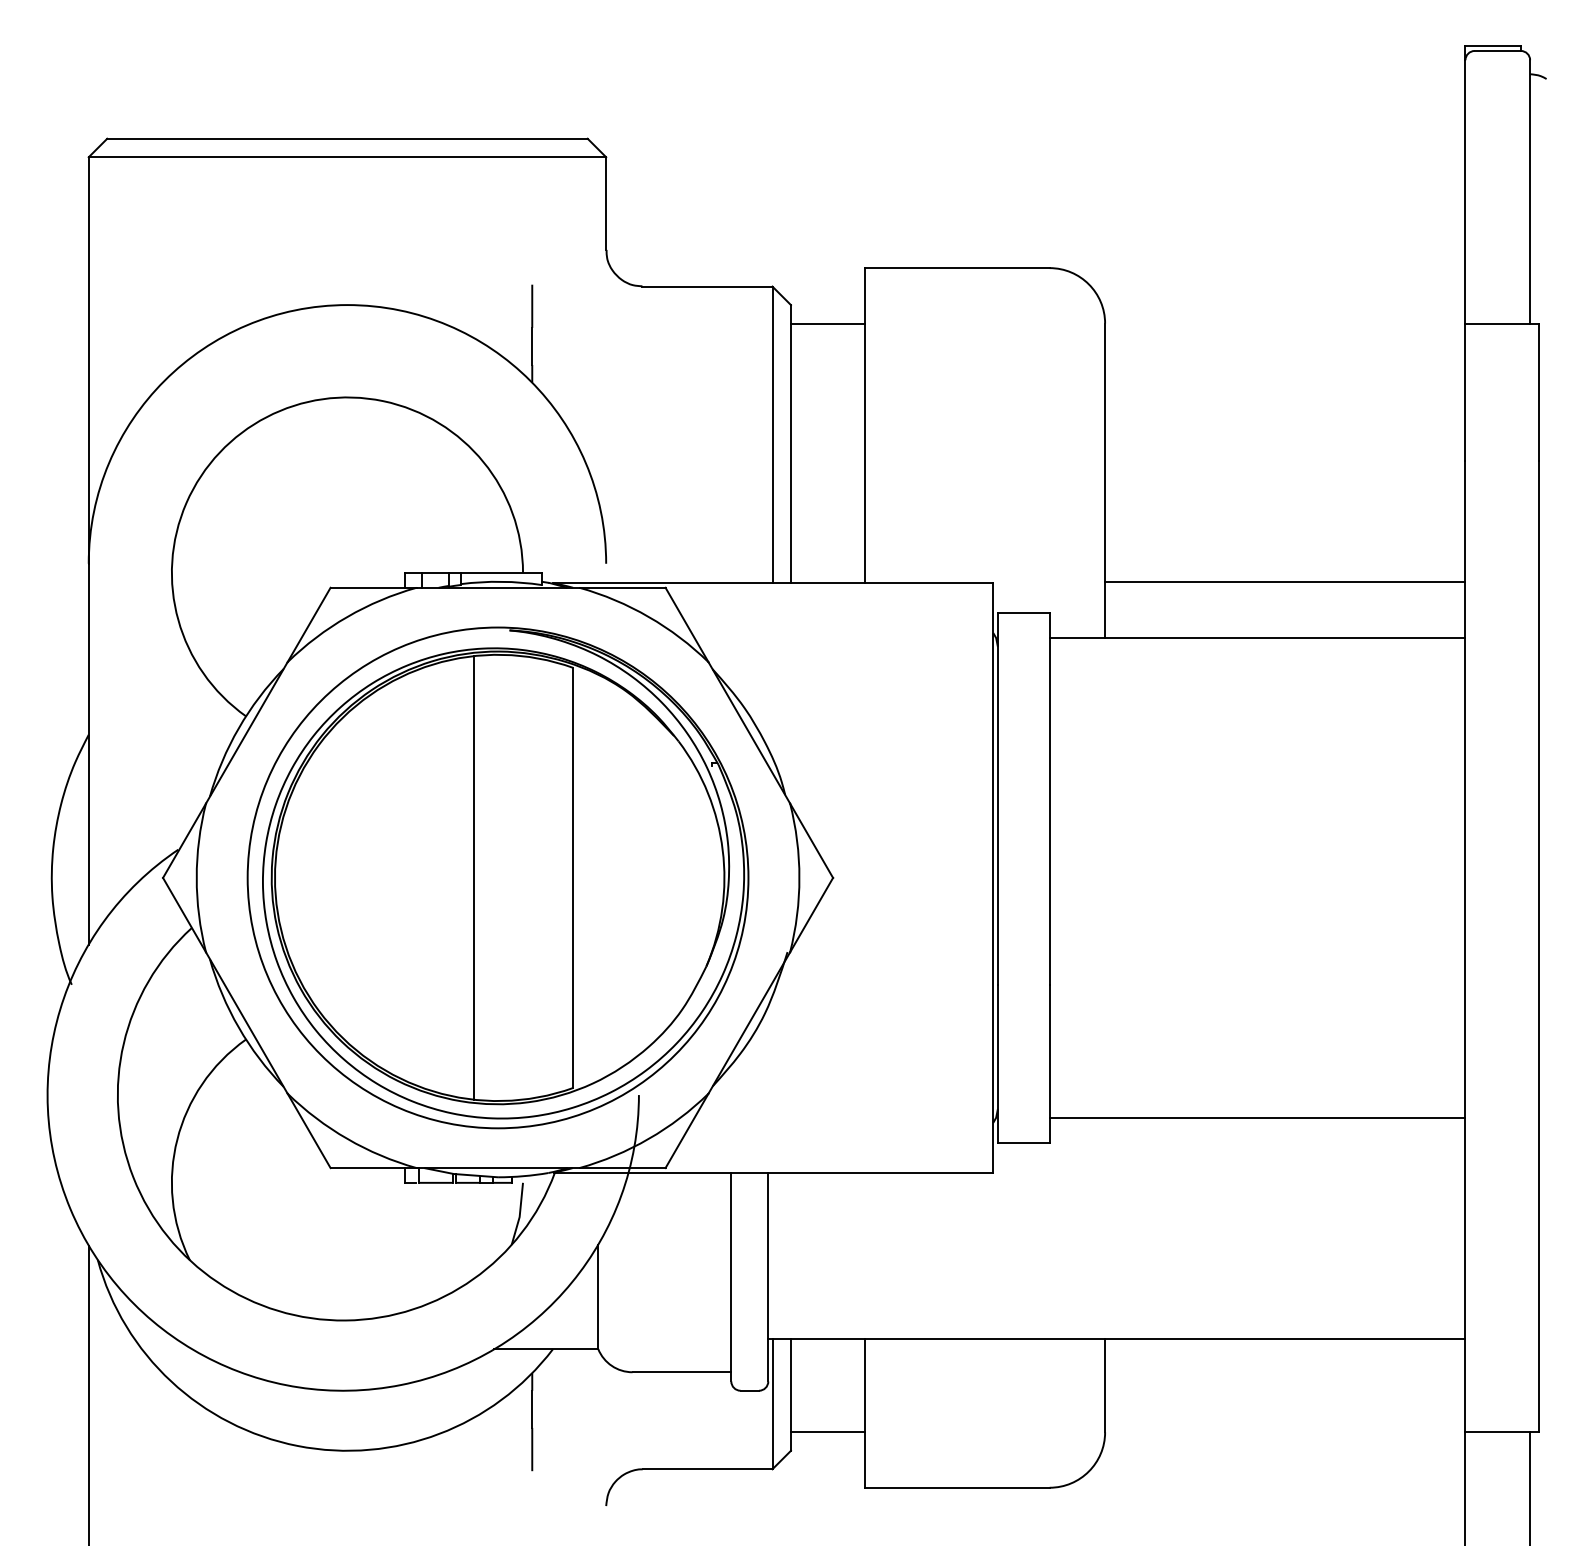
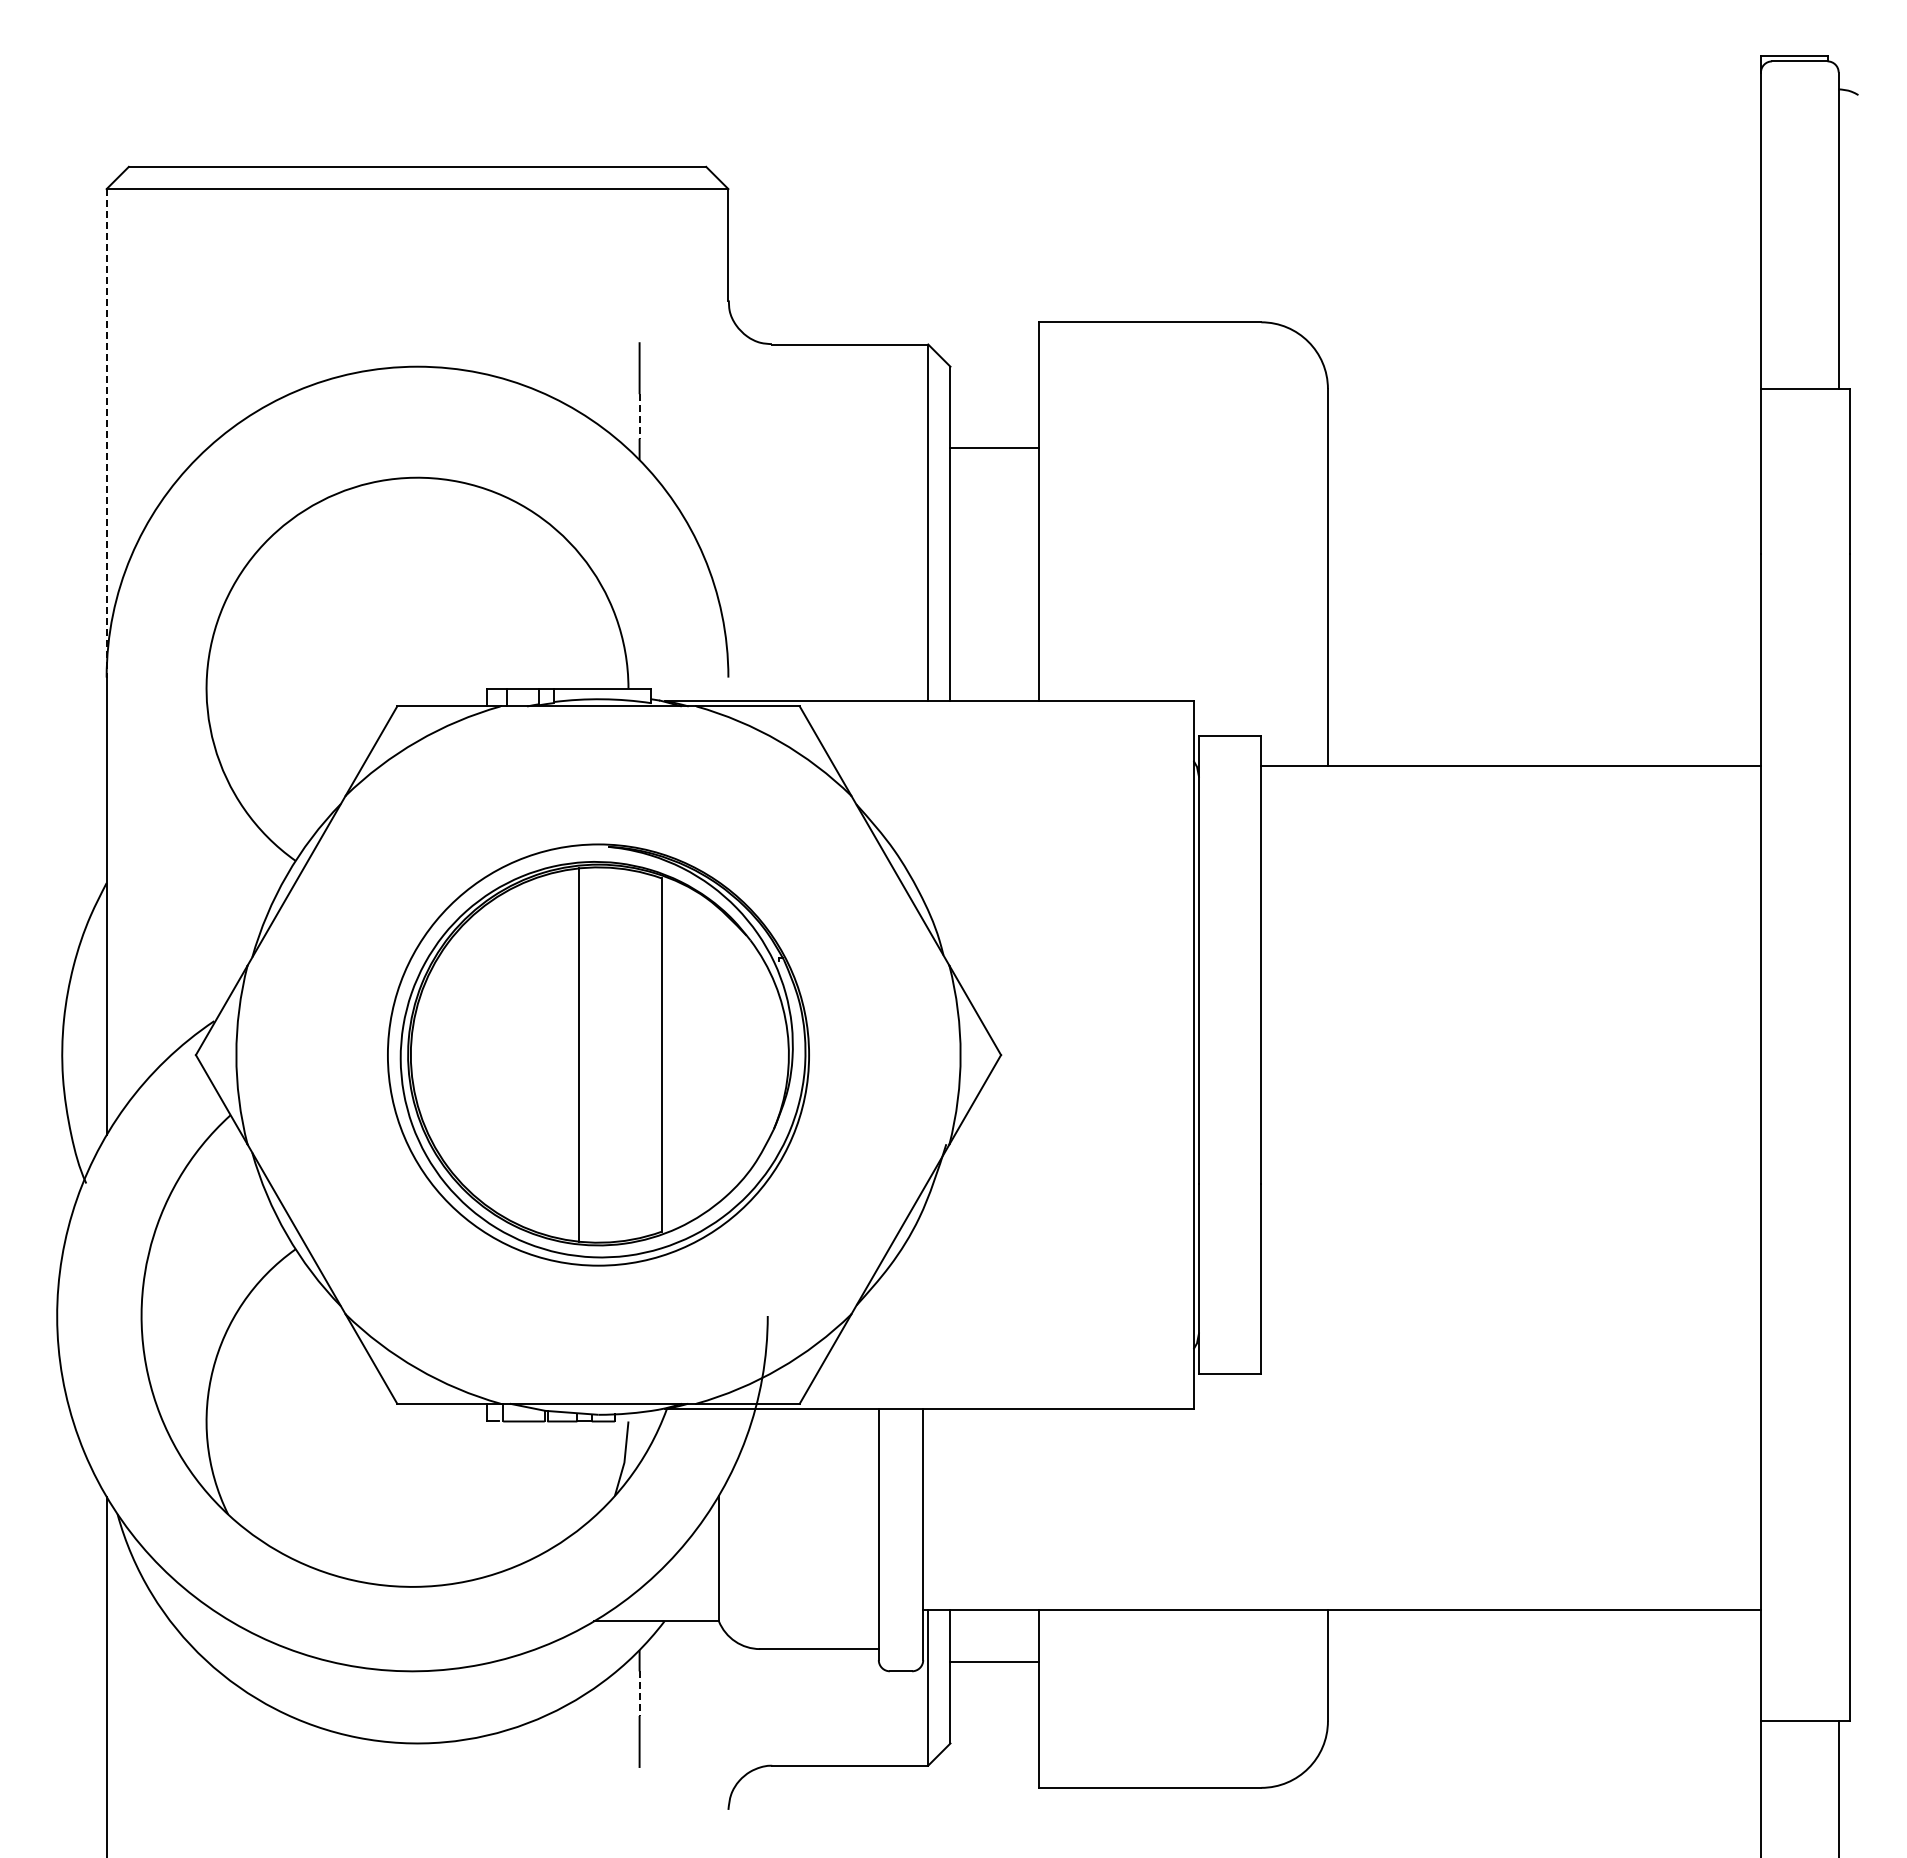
line: (827, 323) -> (994, 447), moved
line: (532, 346) -> (639, 416), solid -> dashed
line: (88, 360) -> (106, 433), solid -> dashed
line: (1284, 582) -> (1543, 699), removed
part: (498, 877) -> (598, 1054), size x0.7
line: (1257, 1117) -> (1510, 1343), removed
line: (532, 1410) -> (639, 1694), solid -> dashed
line: (827, 1432) -> (994, 1662), moved

